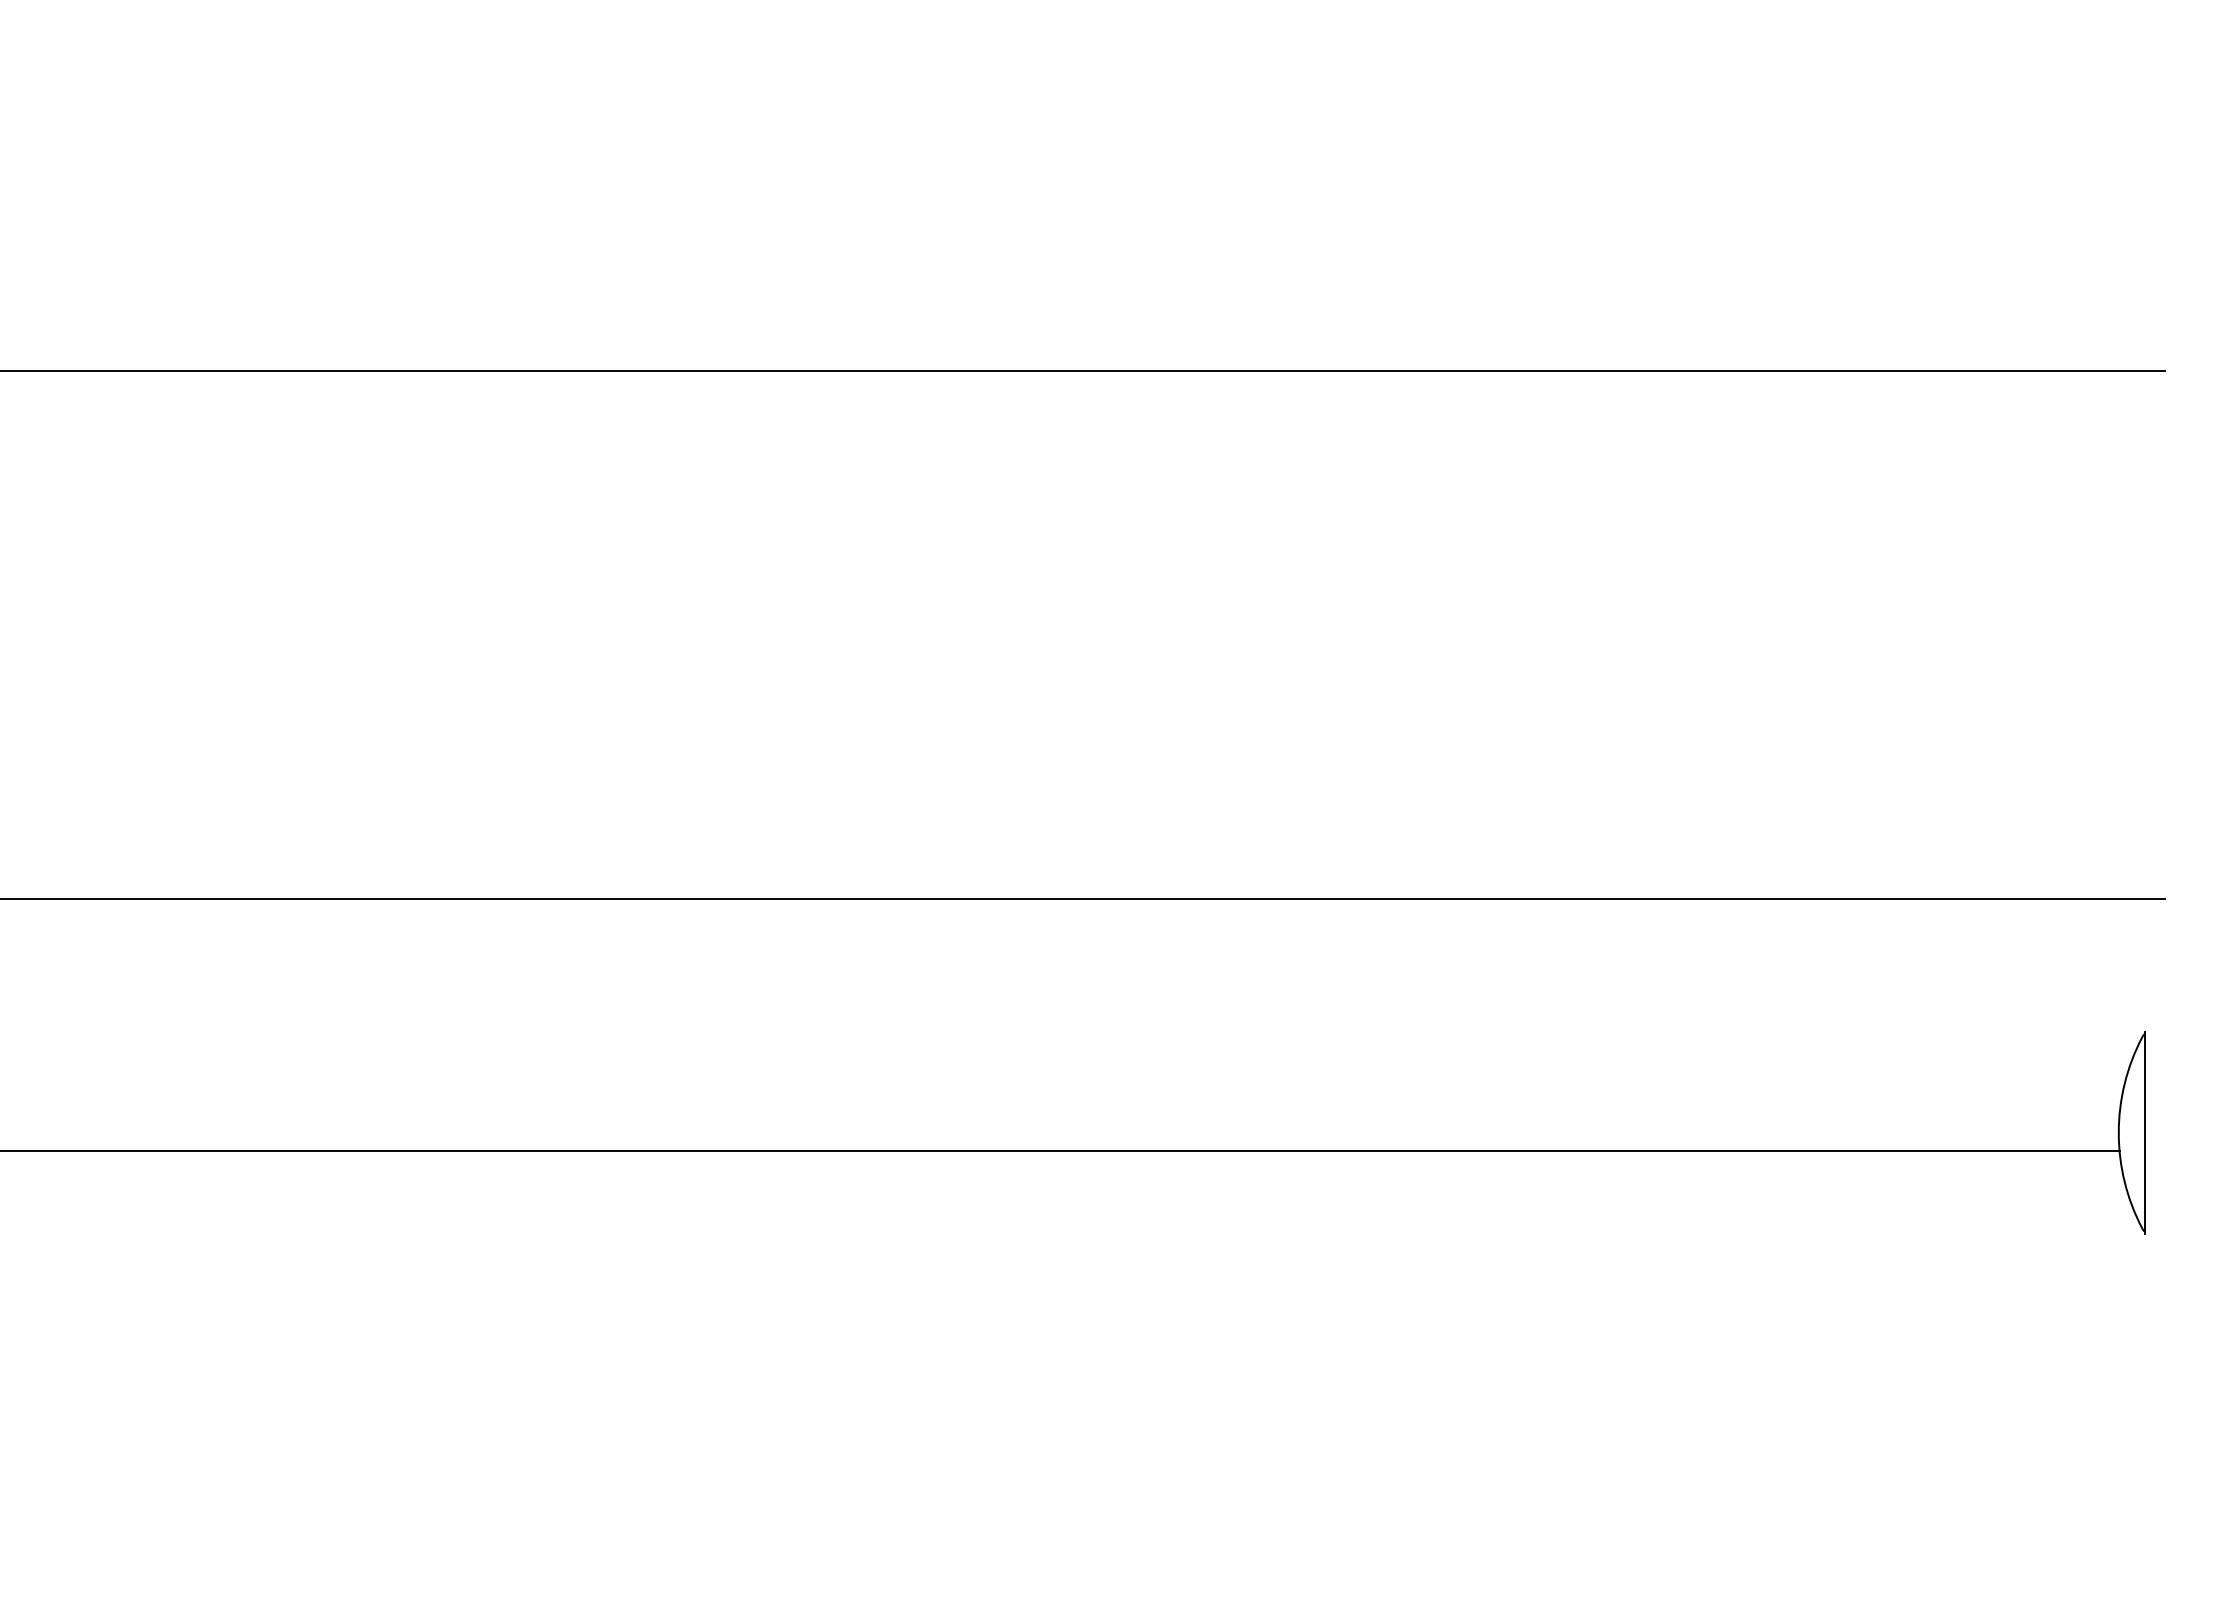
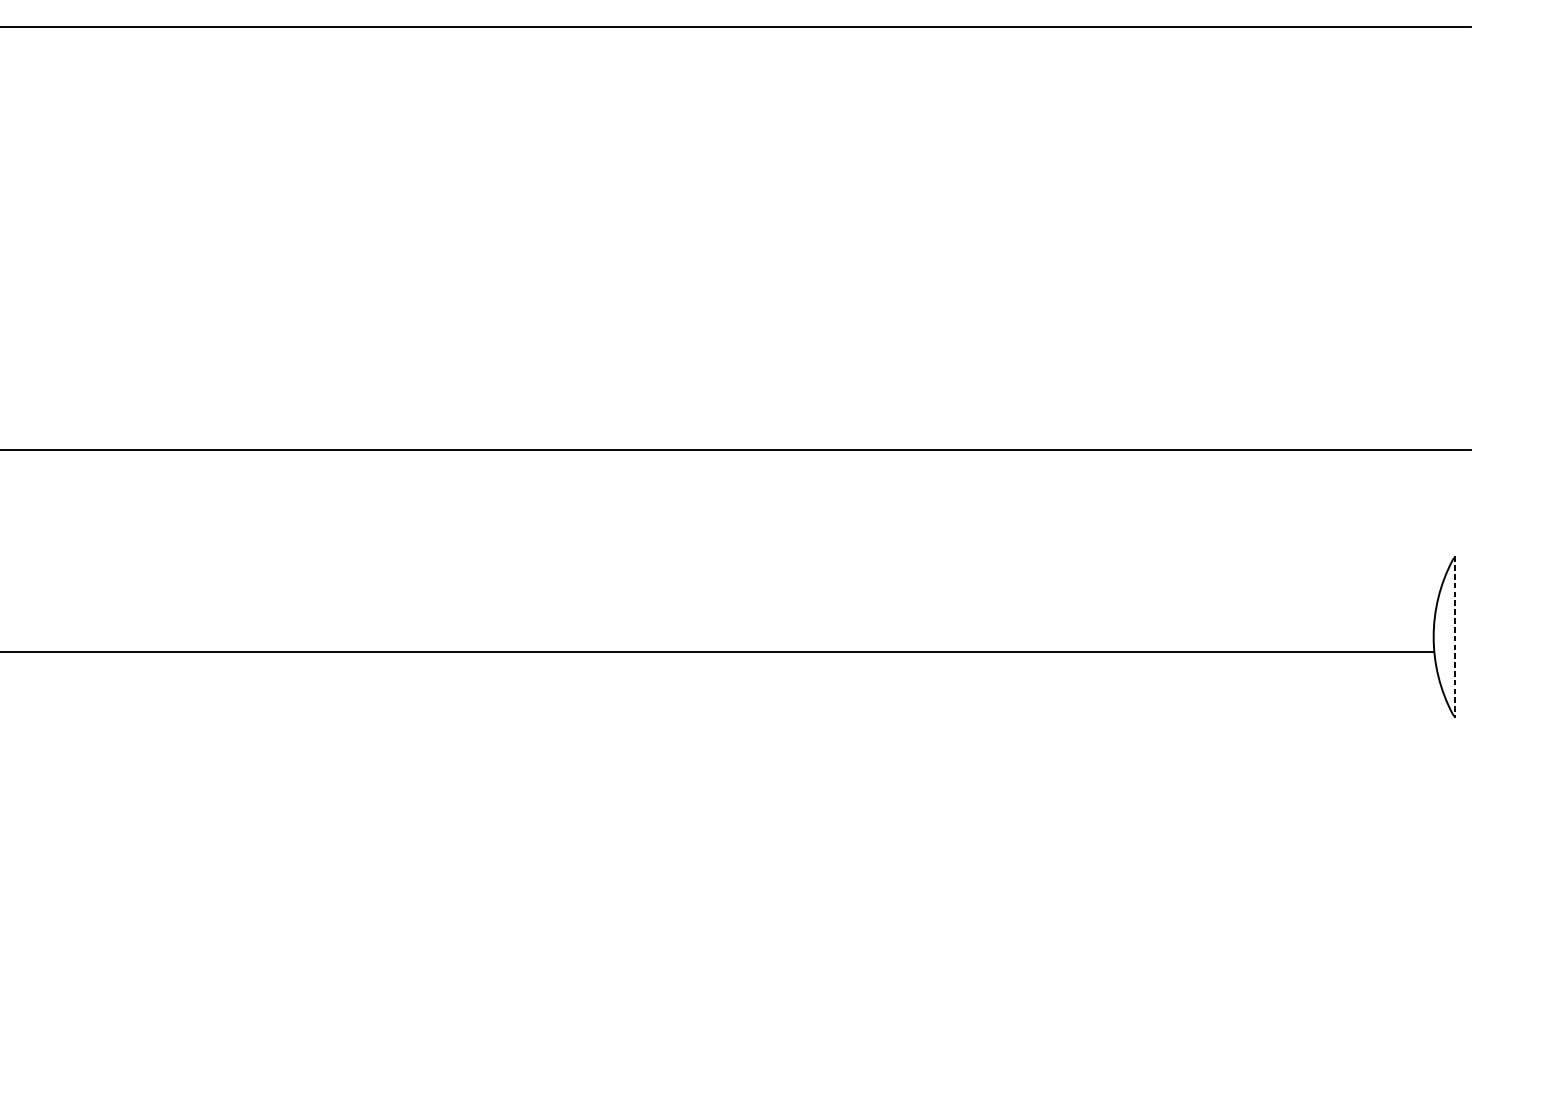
line: (2145, 1132) -> (1455, 636), solid -> dashed

